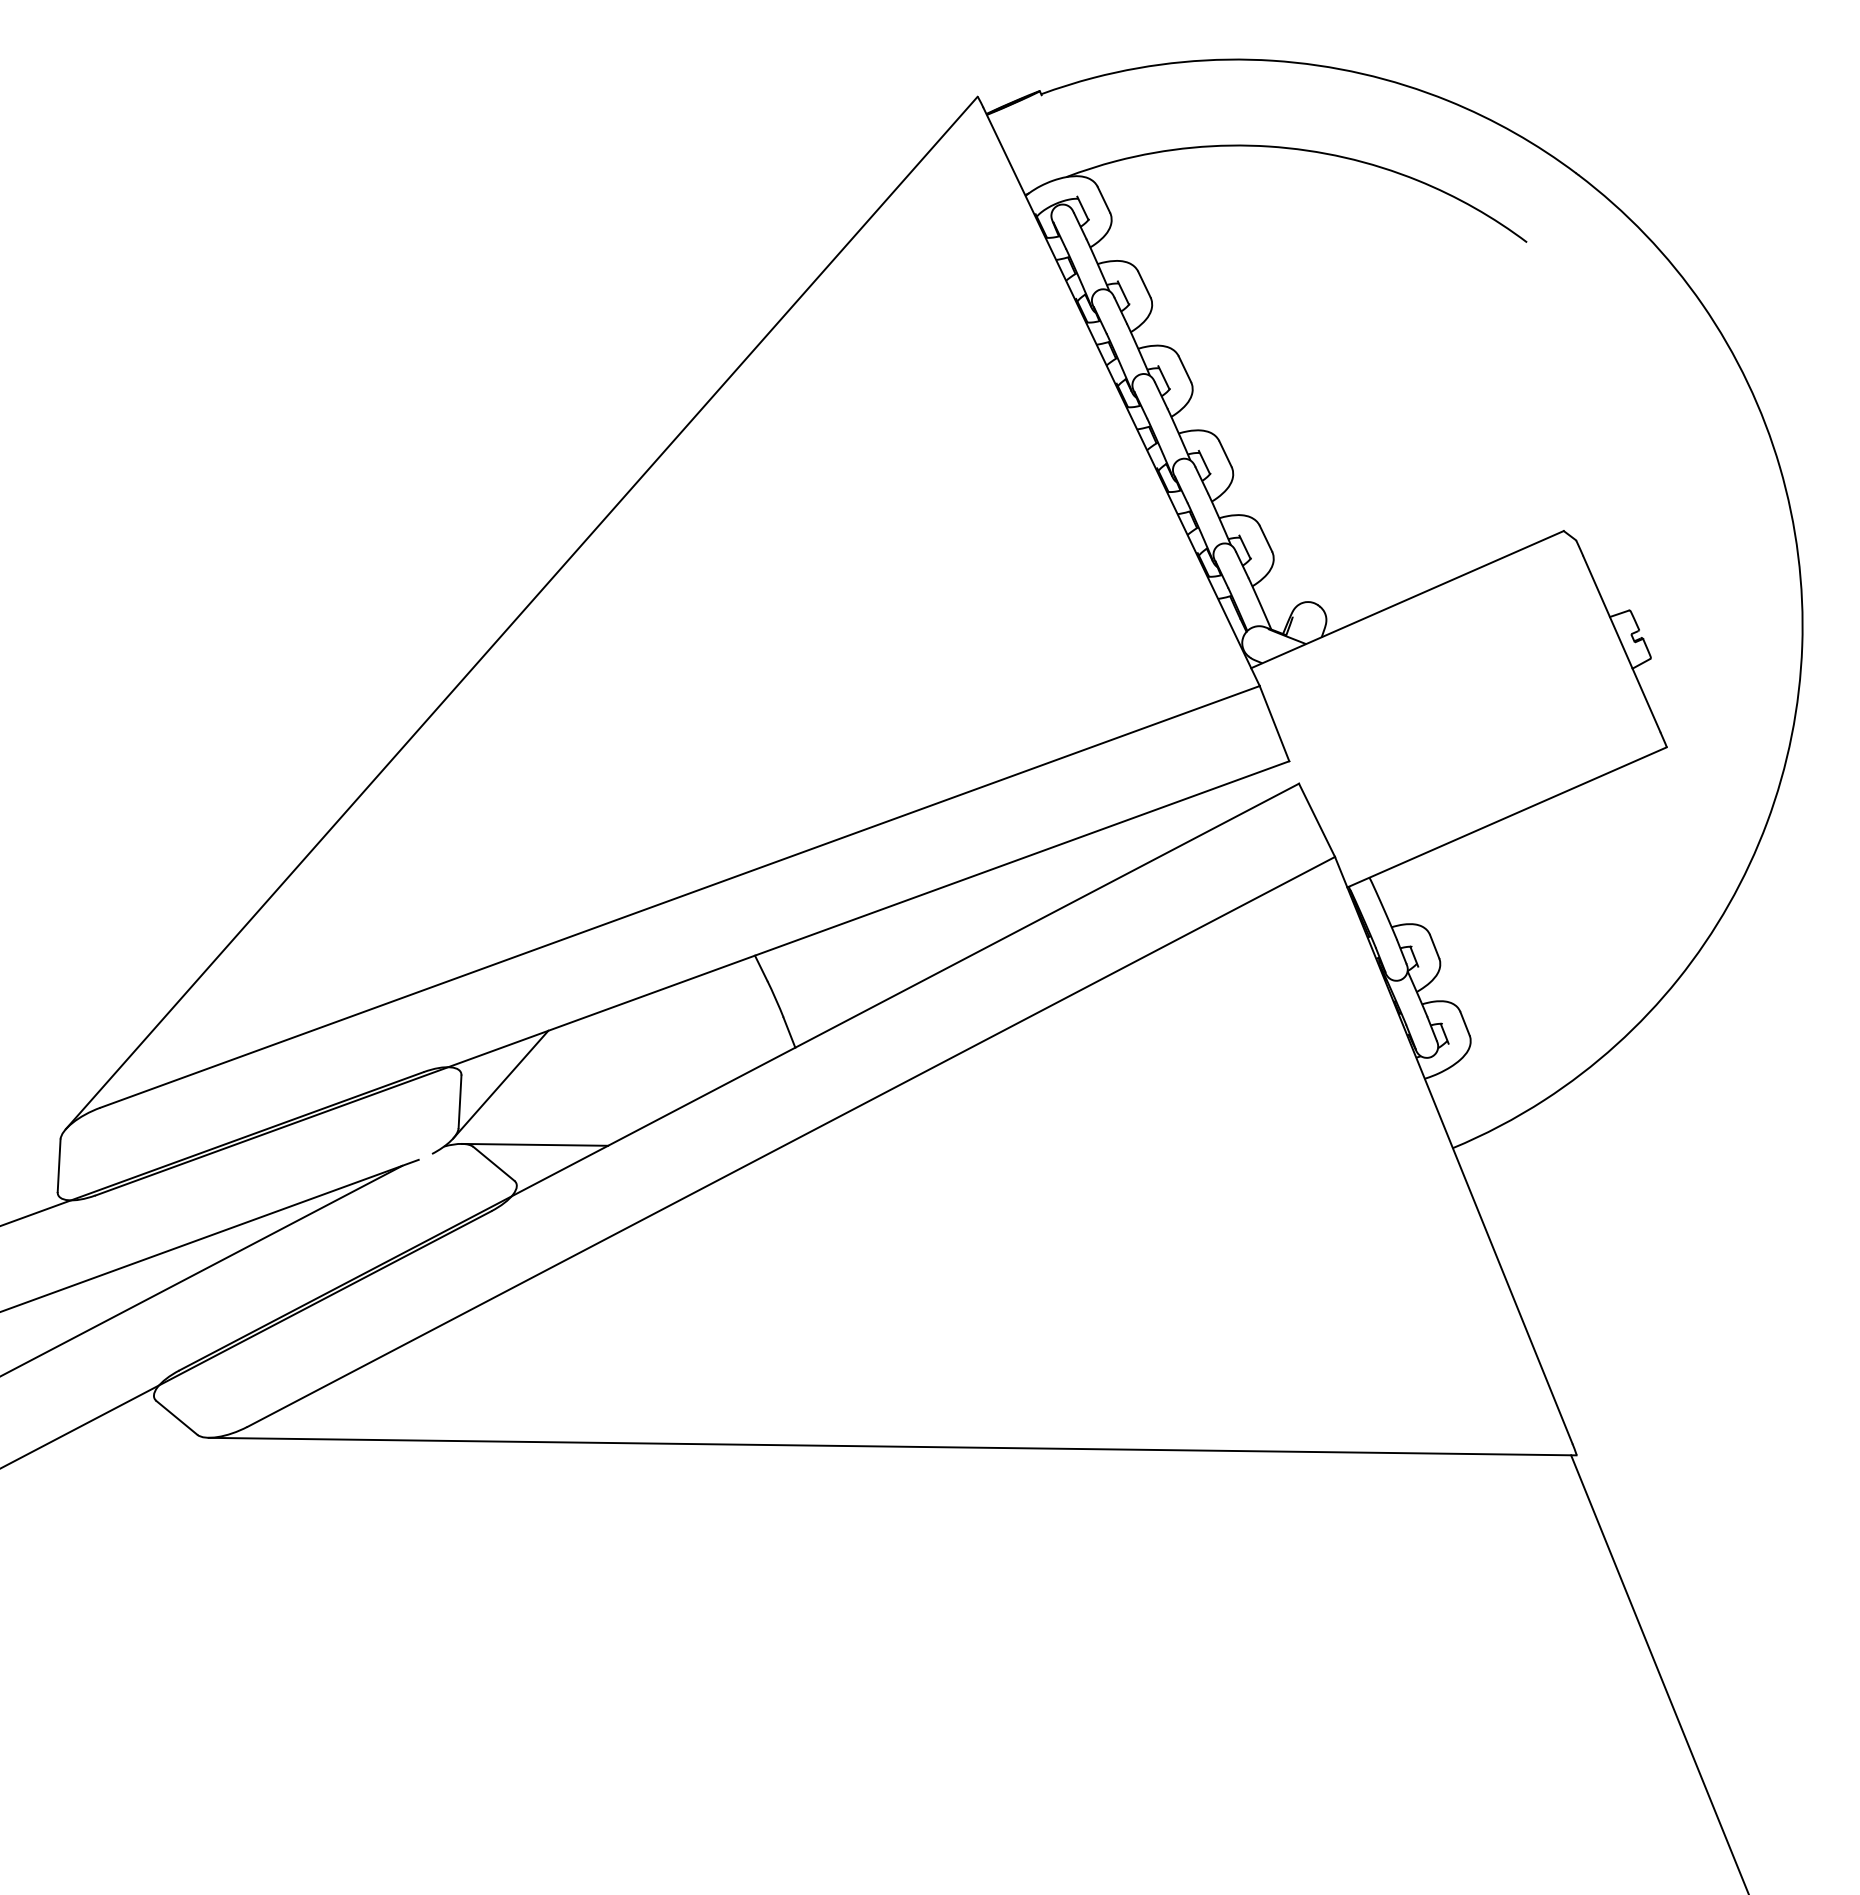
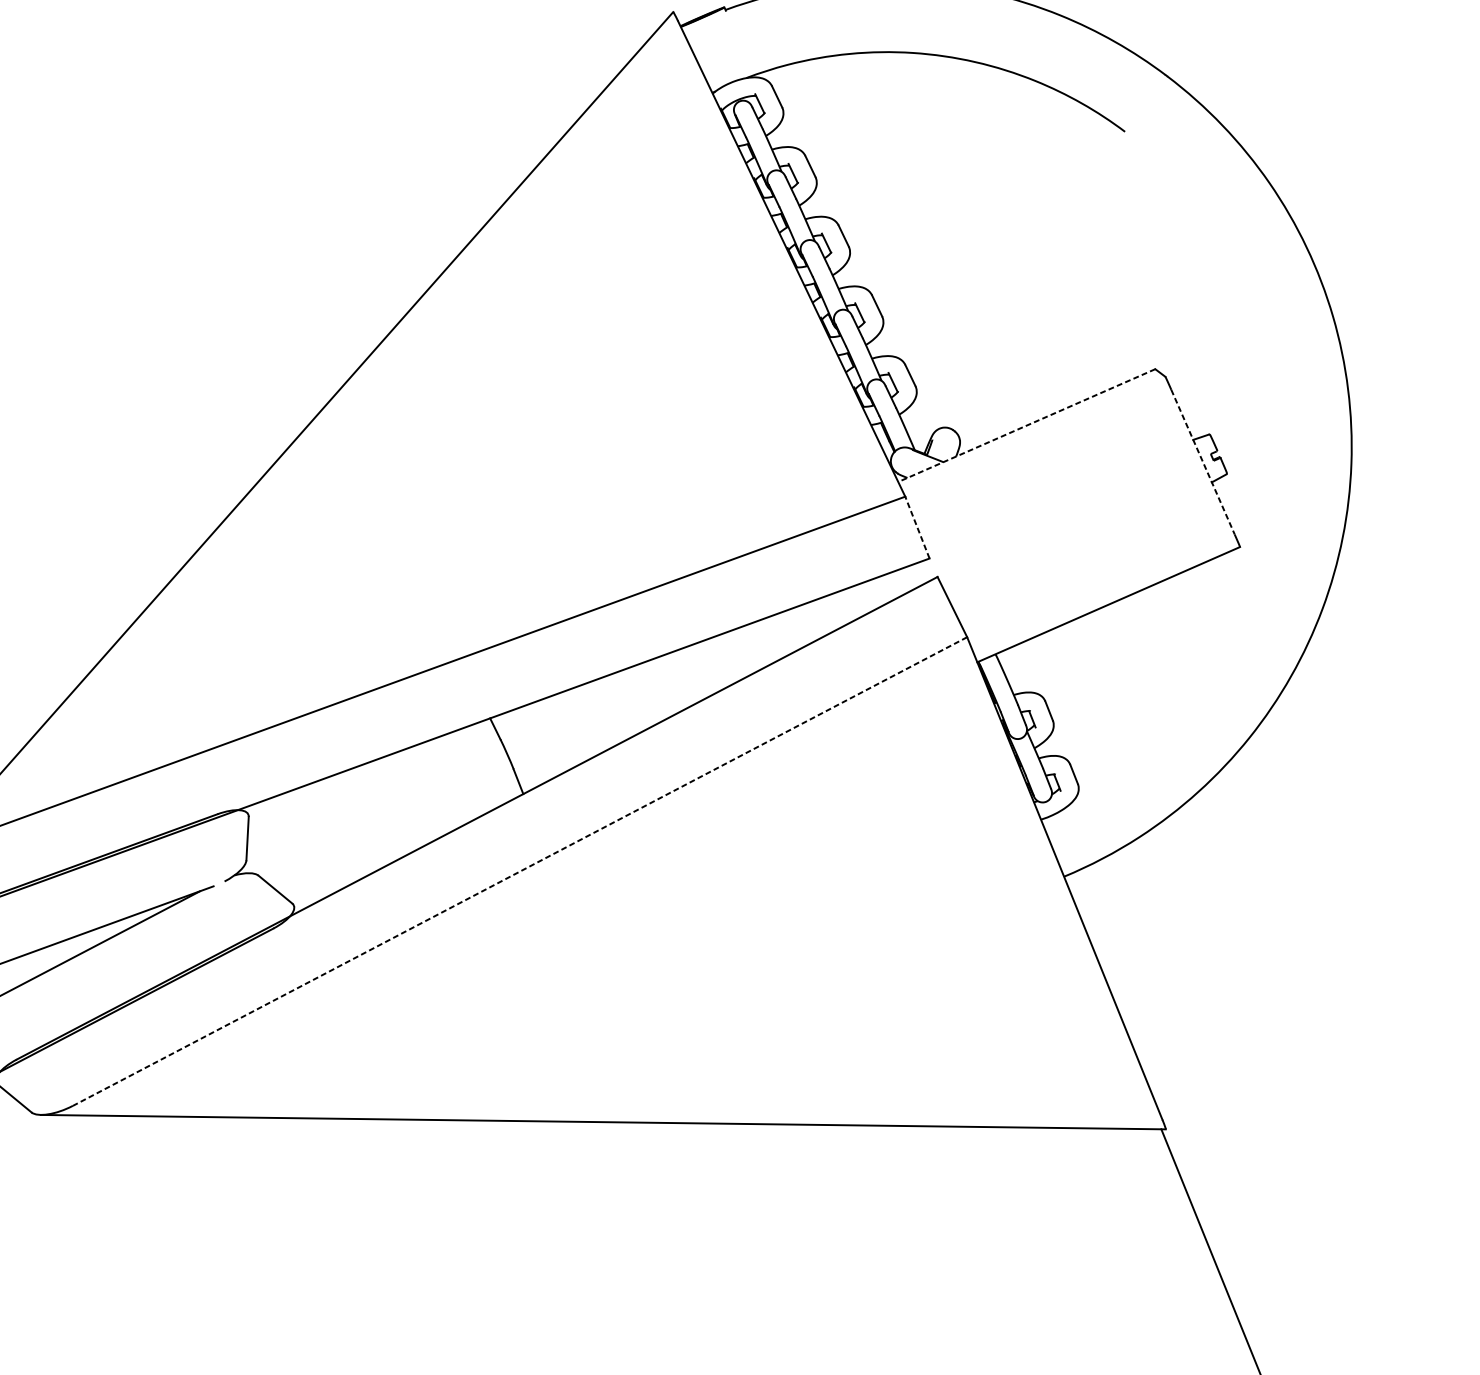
line: (1407, 599) -> (1026, 425), solid -> dashed
line: (1622, 644) -> (1203, 462), solid -> dashed
line: (1274, 723) -> (917, 527), solid -> dashed
line: (500, 1084) -> (280, 824), removed
line: (791, 1141) -> (520, 871), solid -> dashed
line: (535, 1144) -> (309, 873), removed

